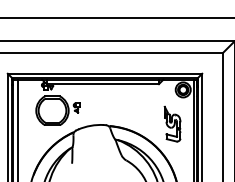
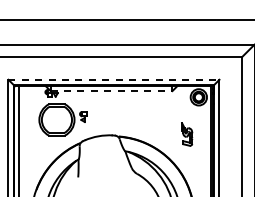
line: (105, 73) -> (114, 79), solid -> dashed
line: (102, 84) -> (111, 91), solid -> dashed
part: (171, 124) -> (186, 134), size x0.6

